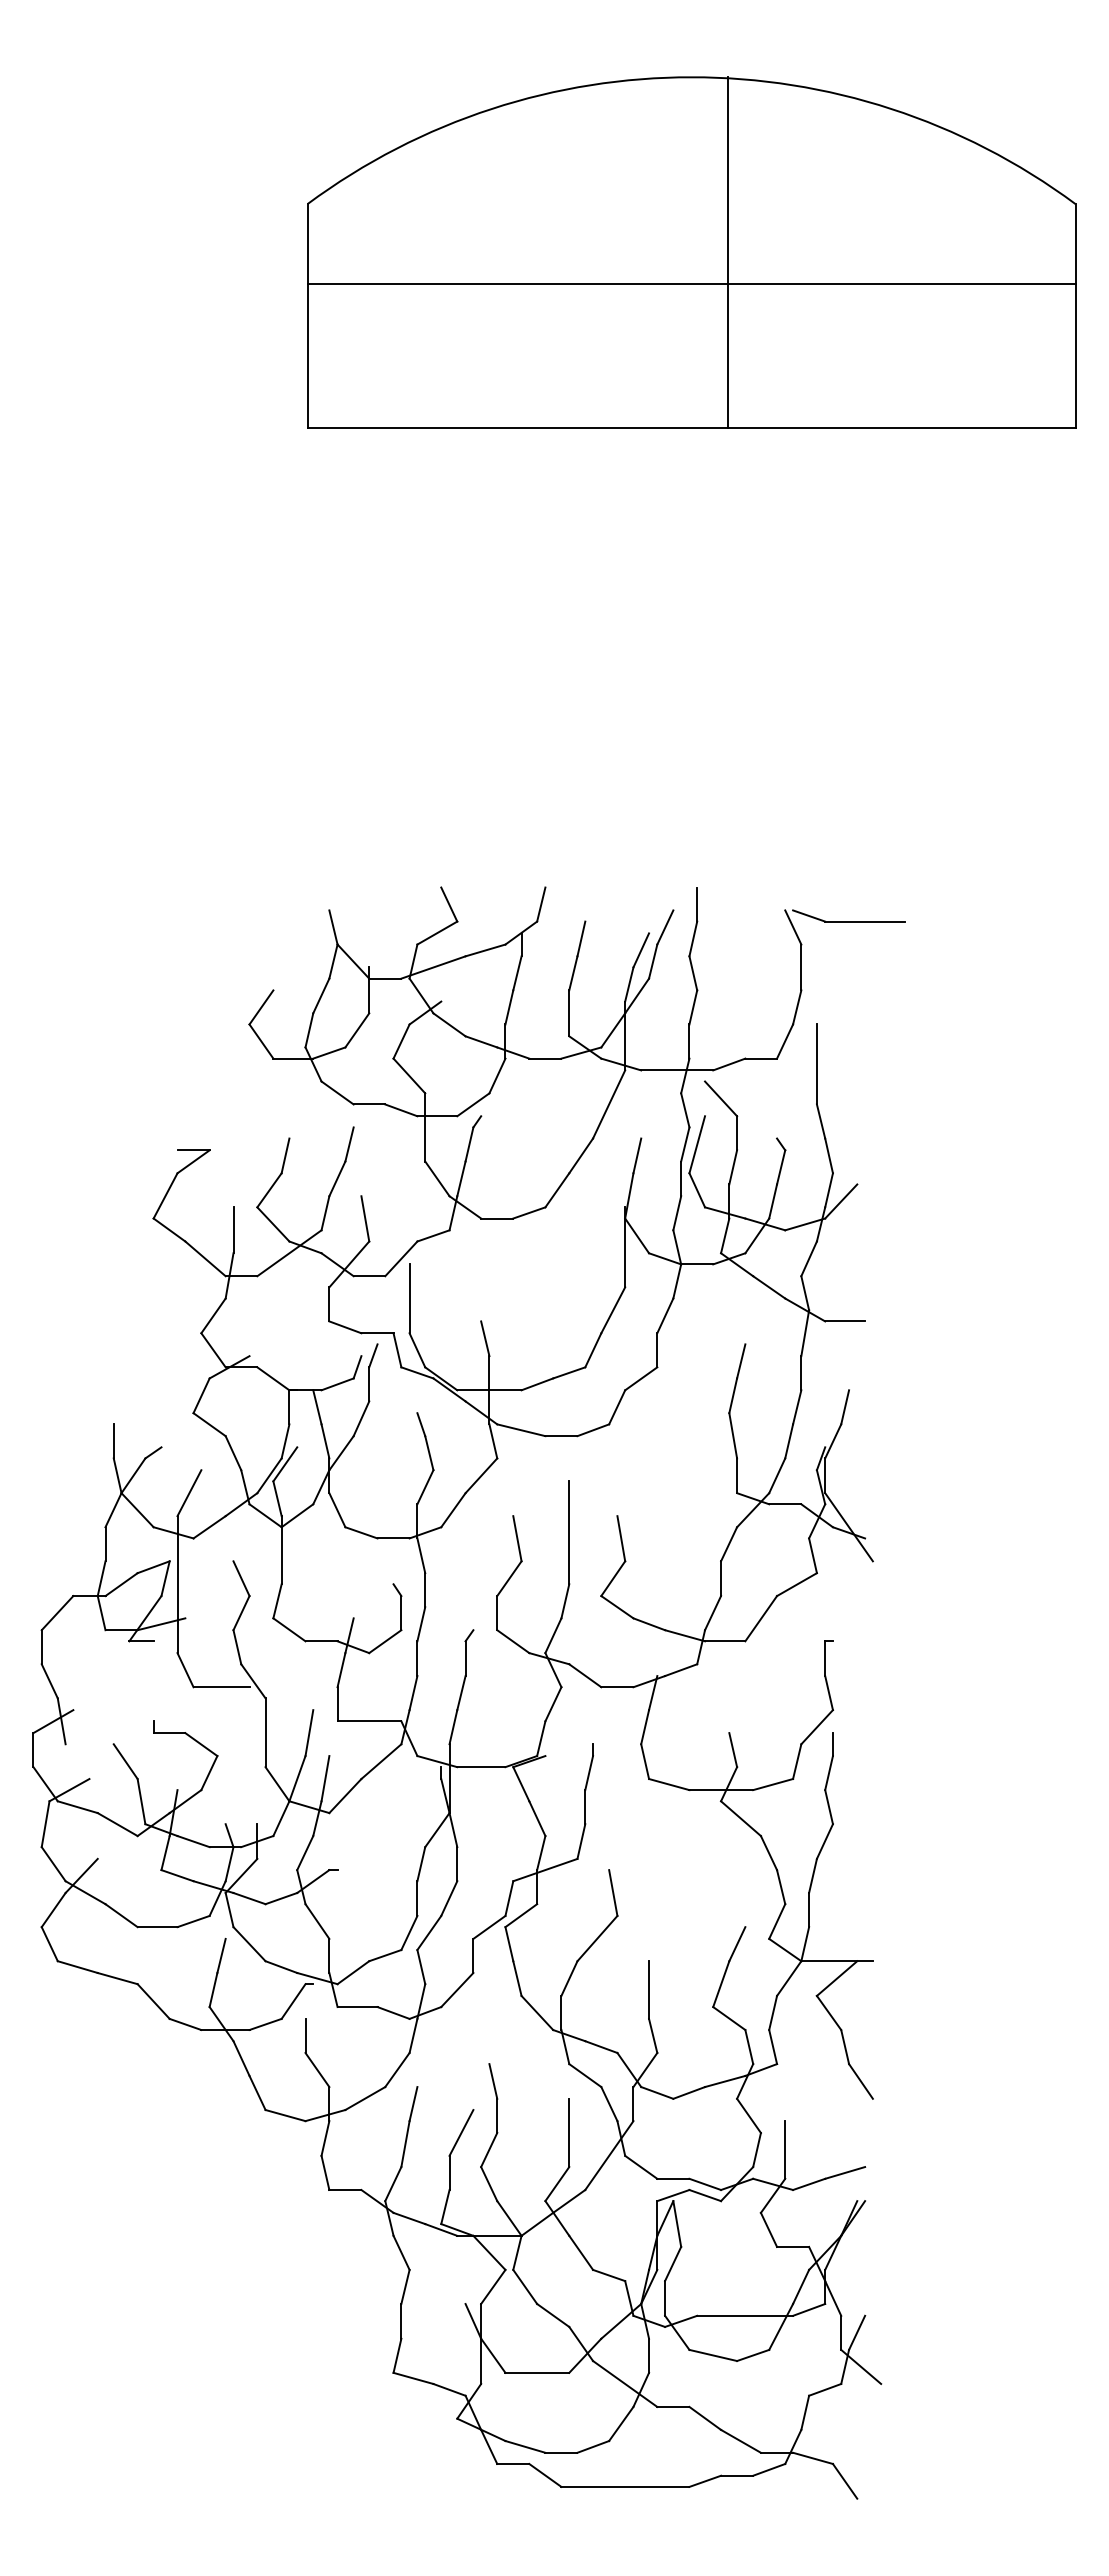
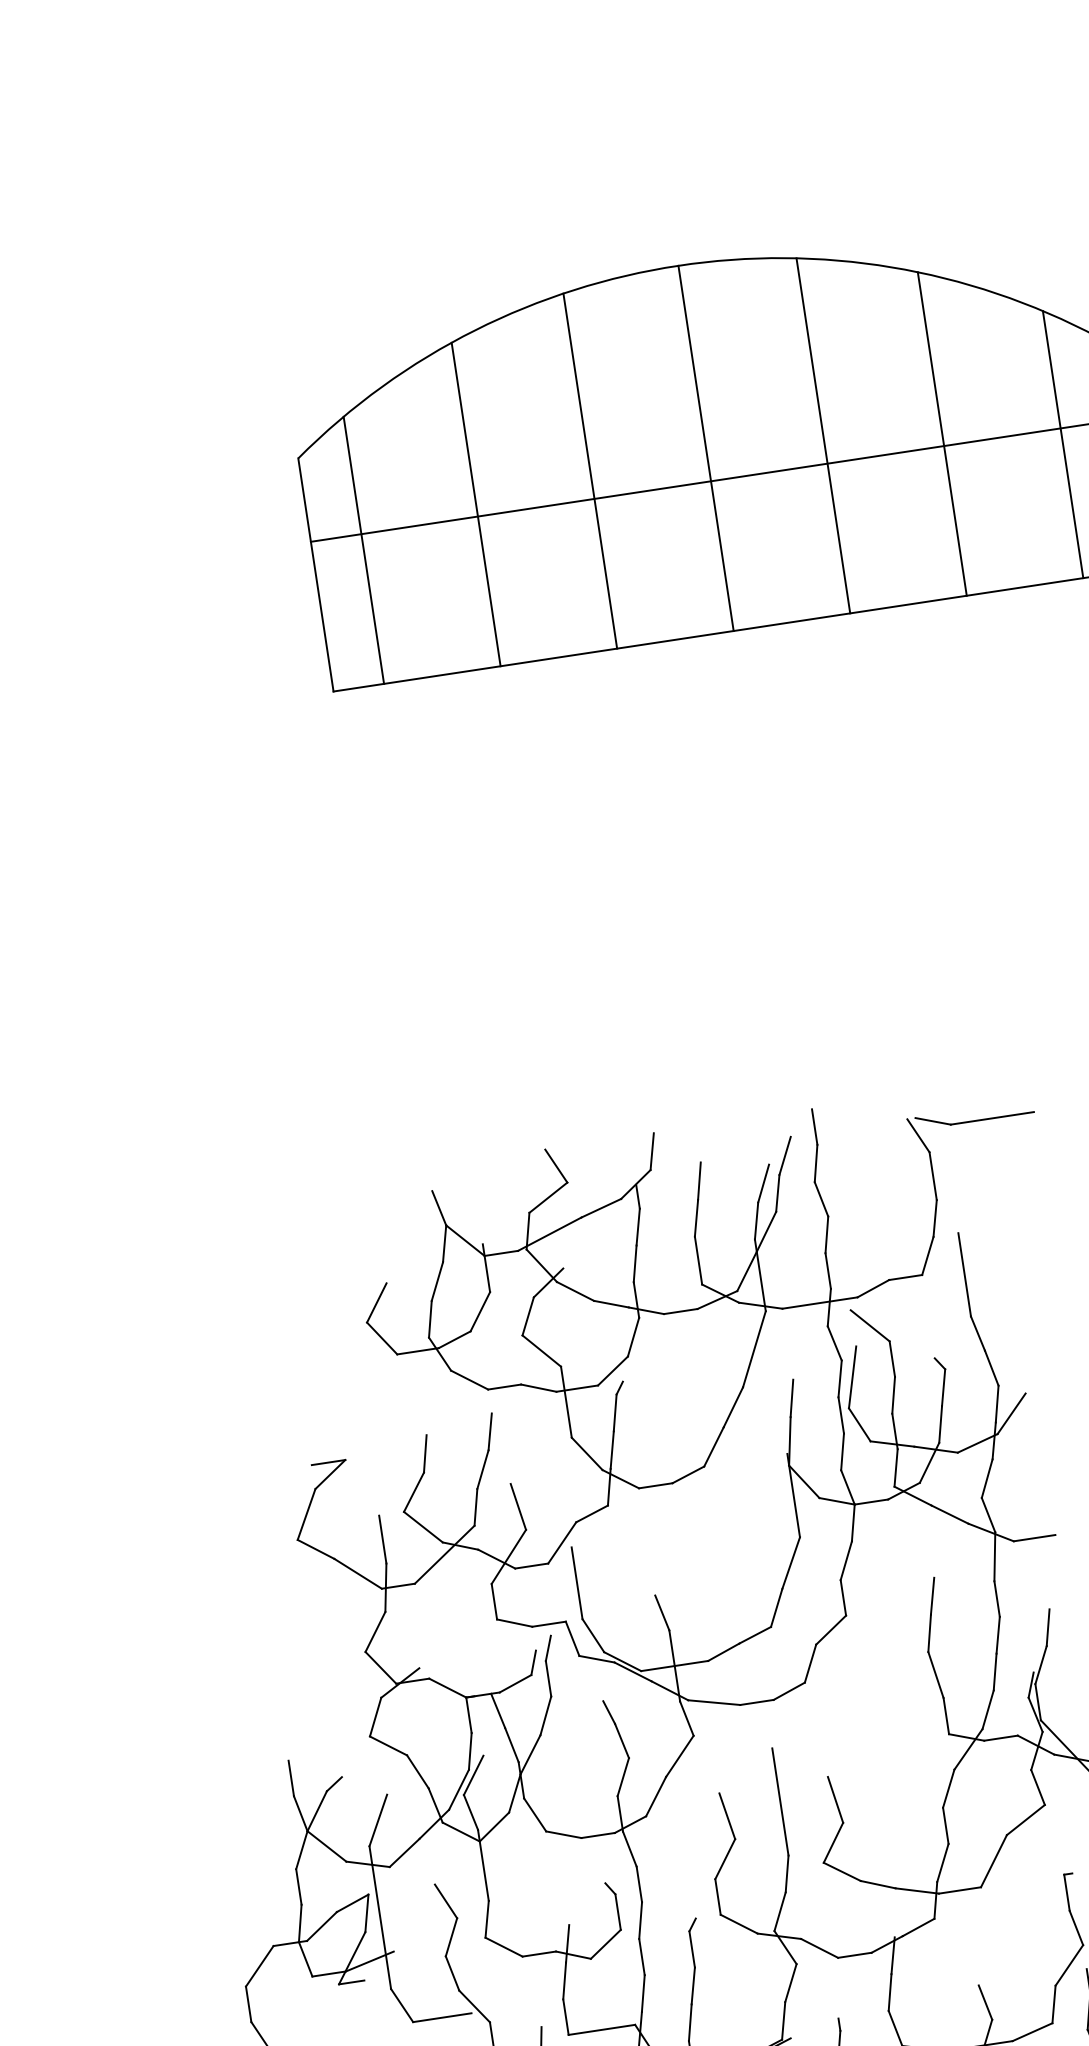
line: (727, 252) -> (705, 448), moved
line: (579, 257) -> (590, 471), added
line: (803, 257) -> (823, 435), added
line: (467, 272) -> (475, 504), added
line: (915, 272) -> (942, 433), added
line: (356, 299) -> (364, 550), added
line: (1027, 299) -> (1063, 444), added

